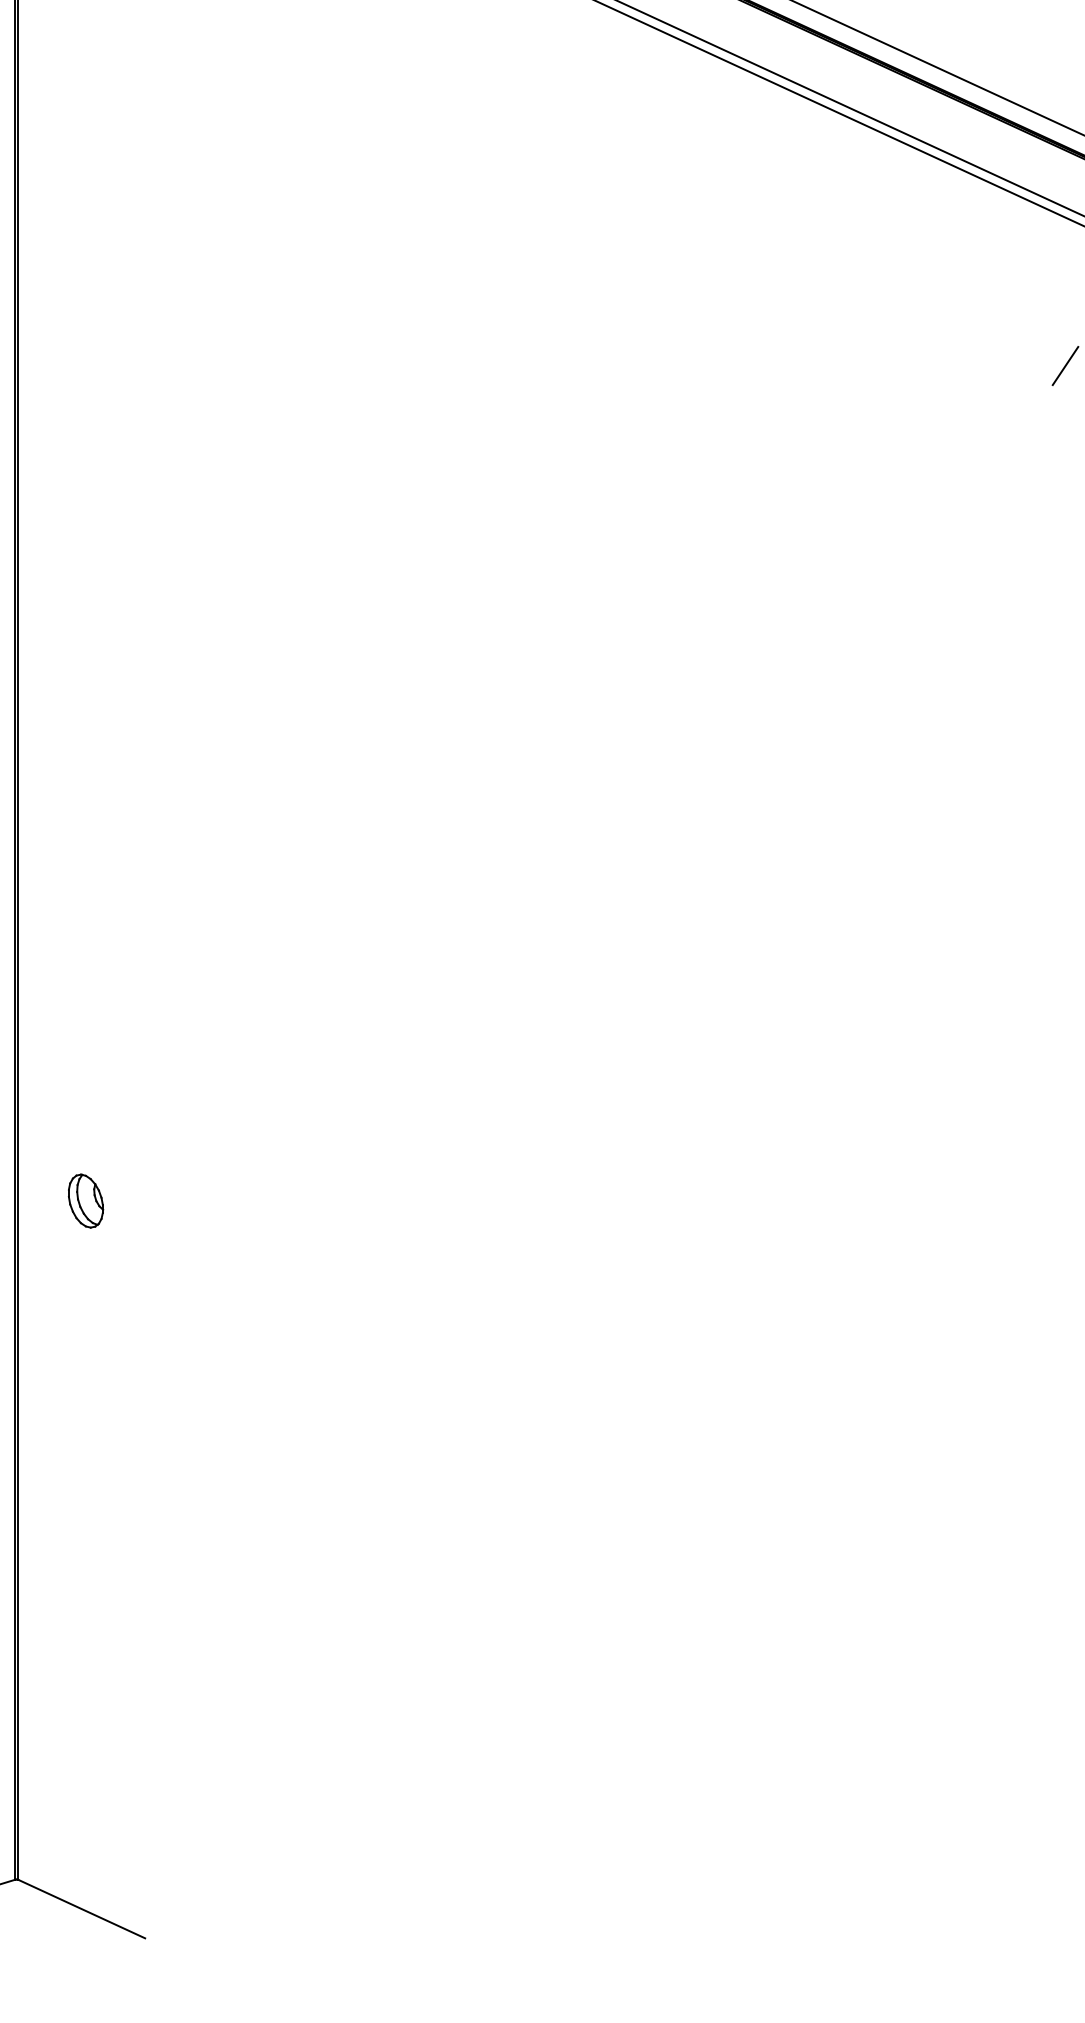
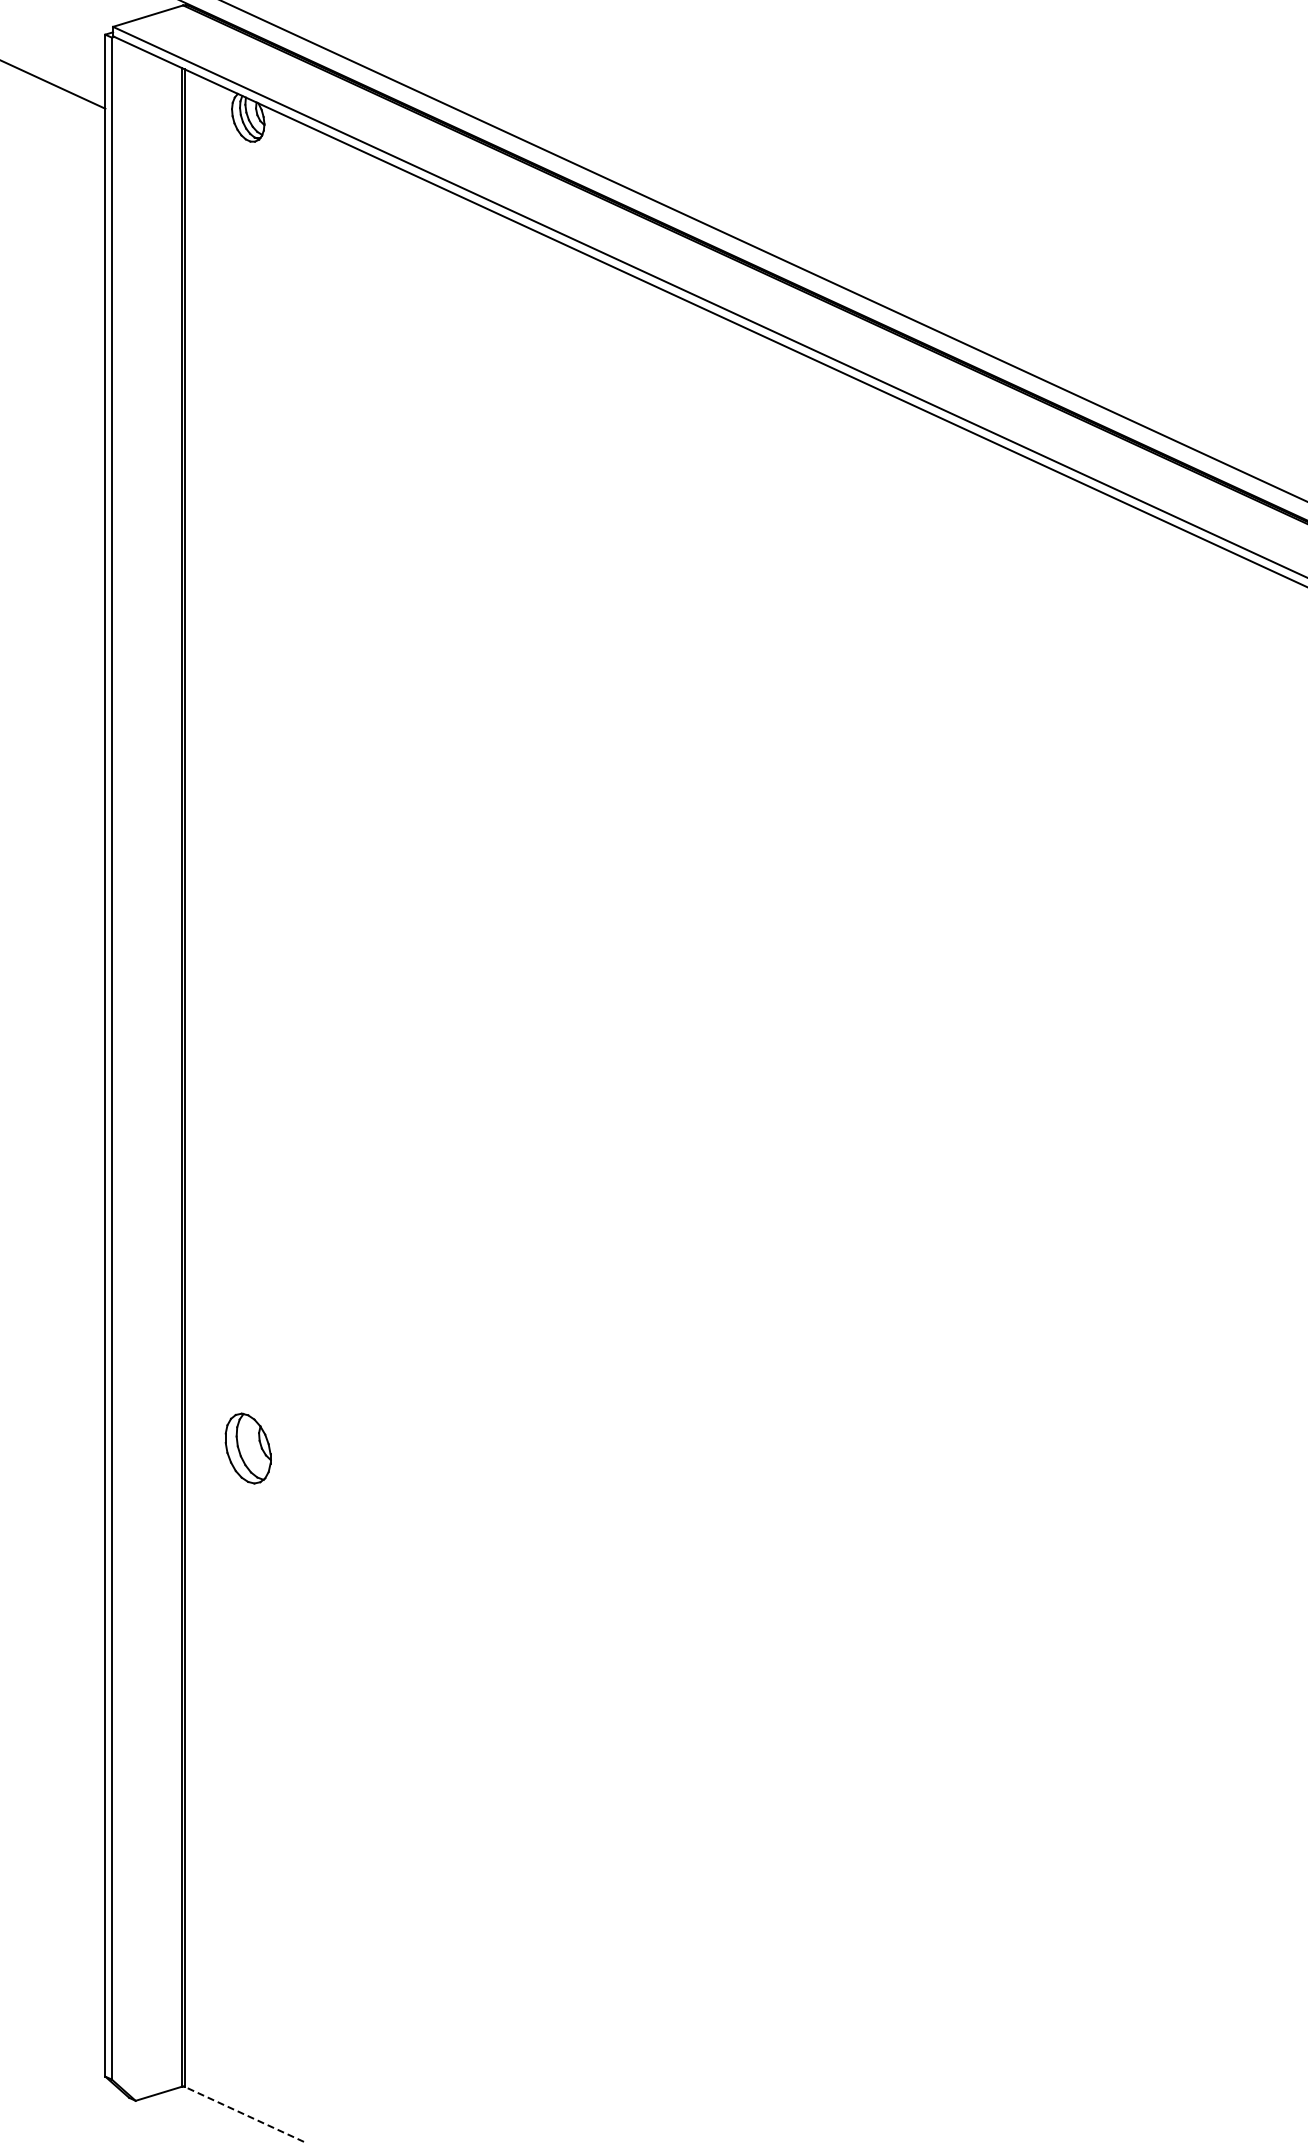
line: (1065, 366) -> (1169, 663), removed
part: (86, 1201) -> (248, 1448), size x1.4
line: (81, 1909) -> (244, 2114), solid -> dashed

